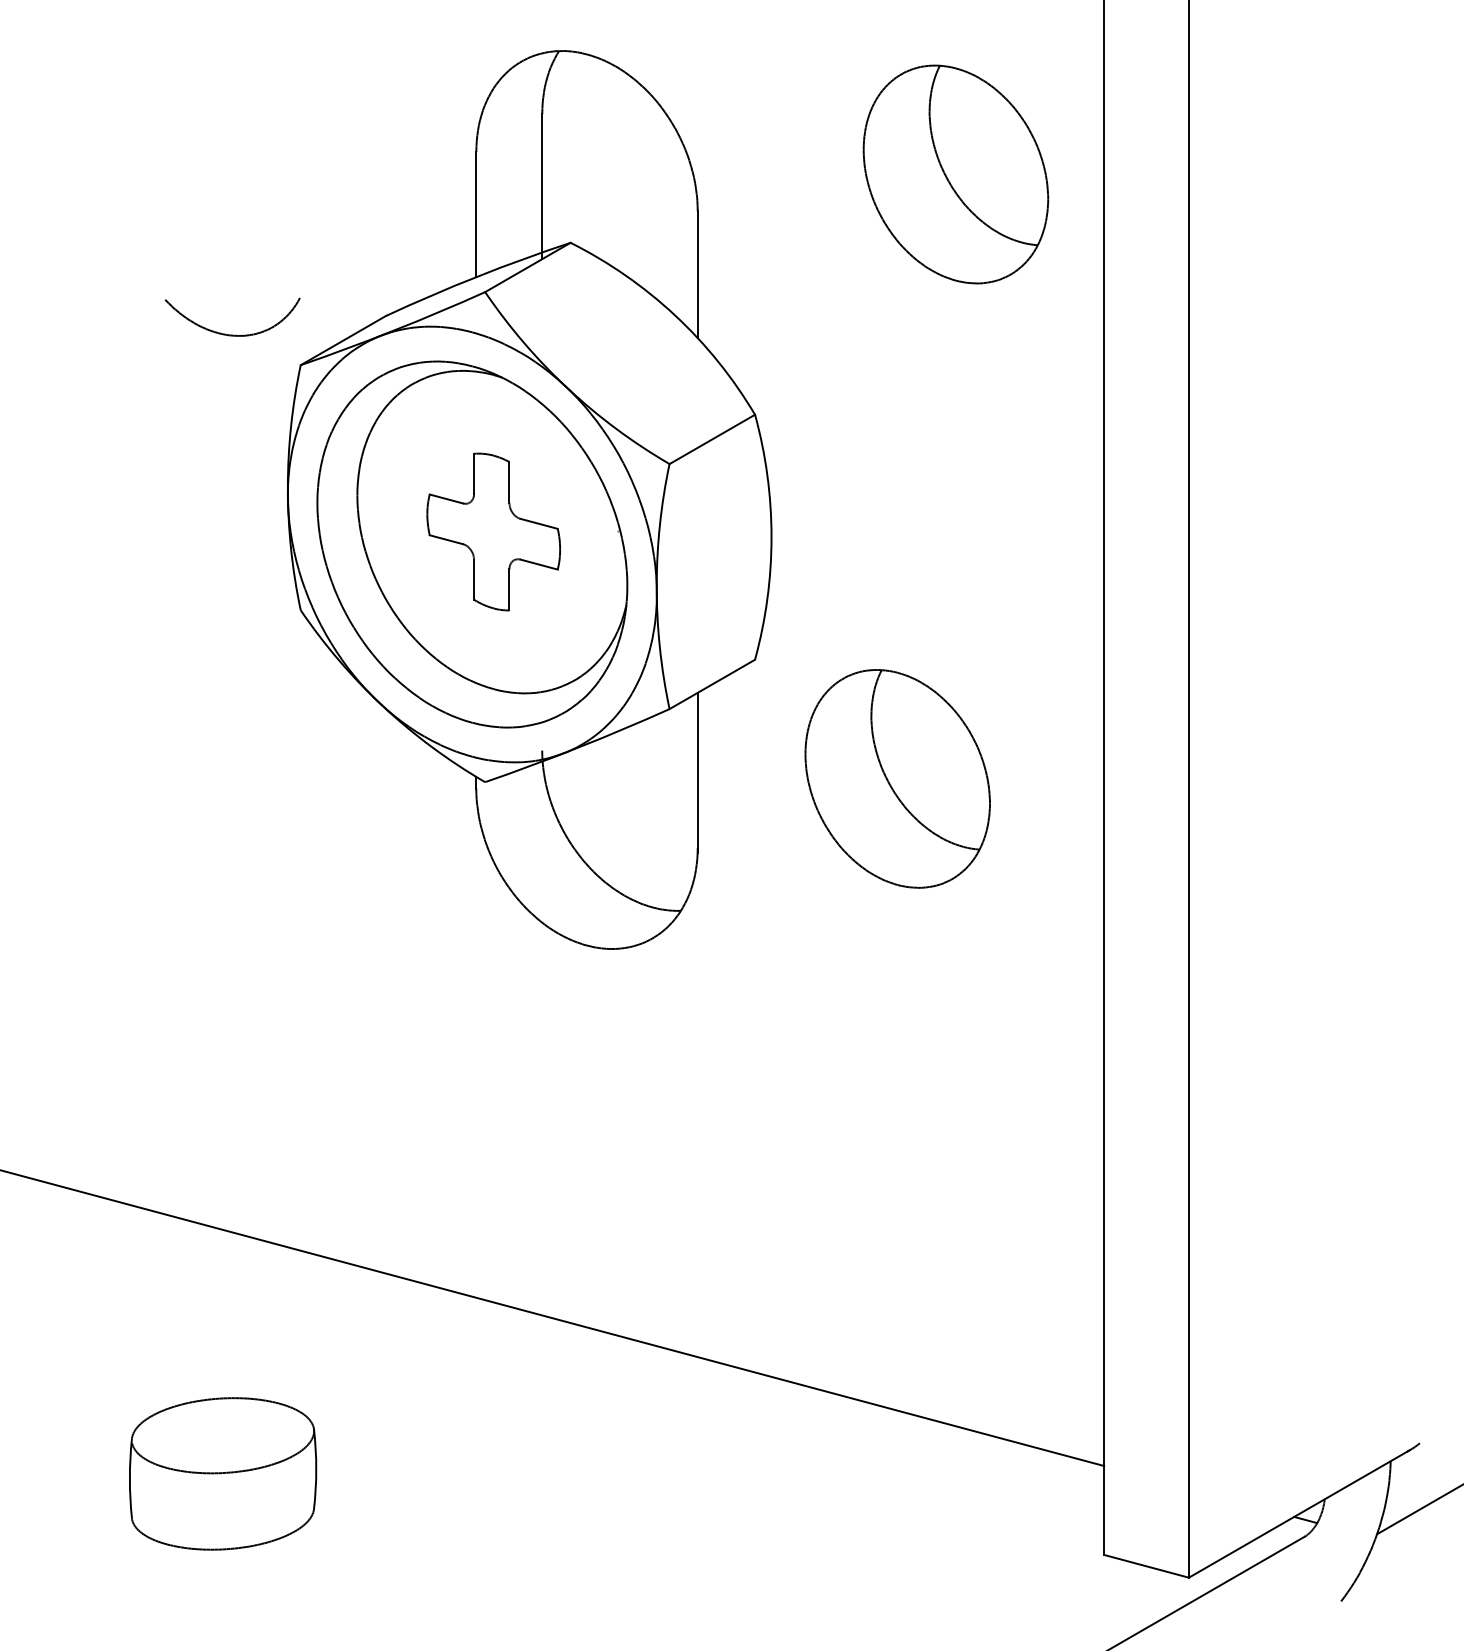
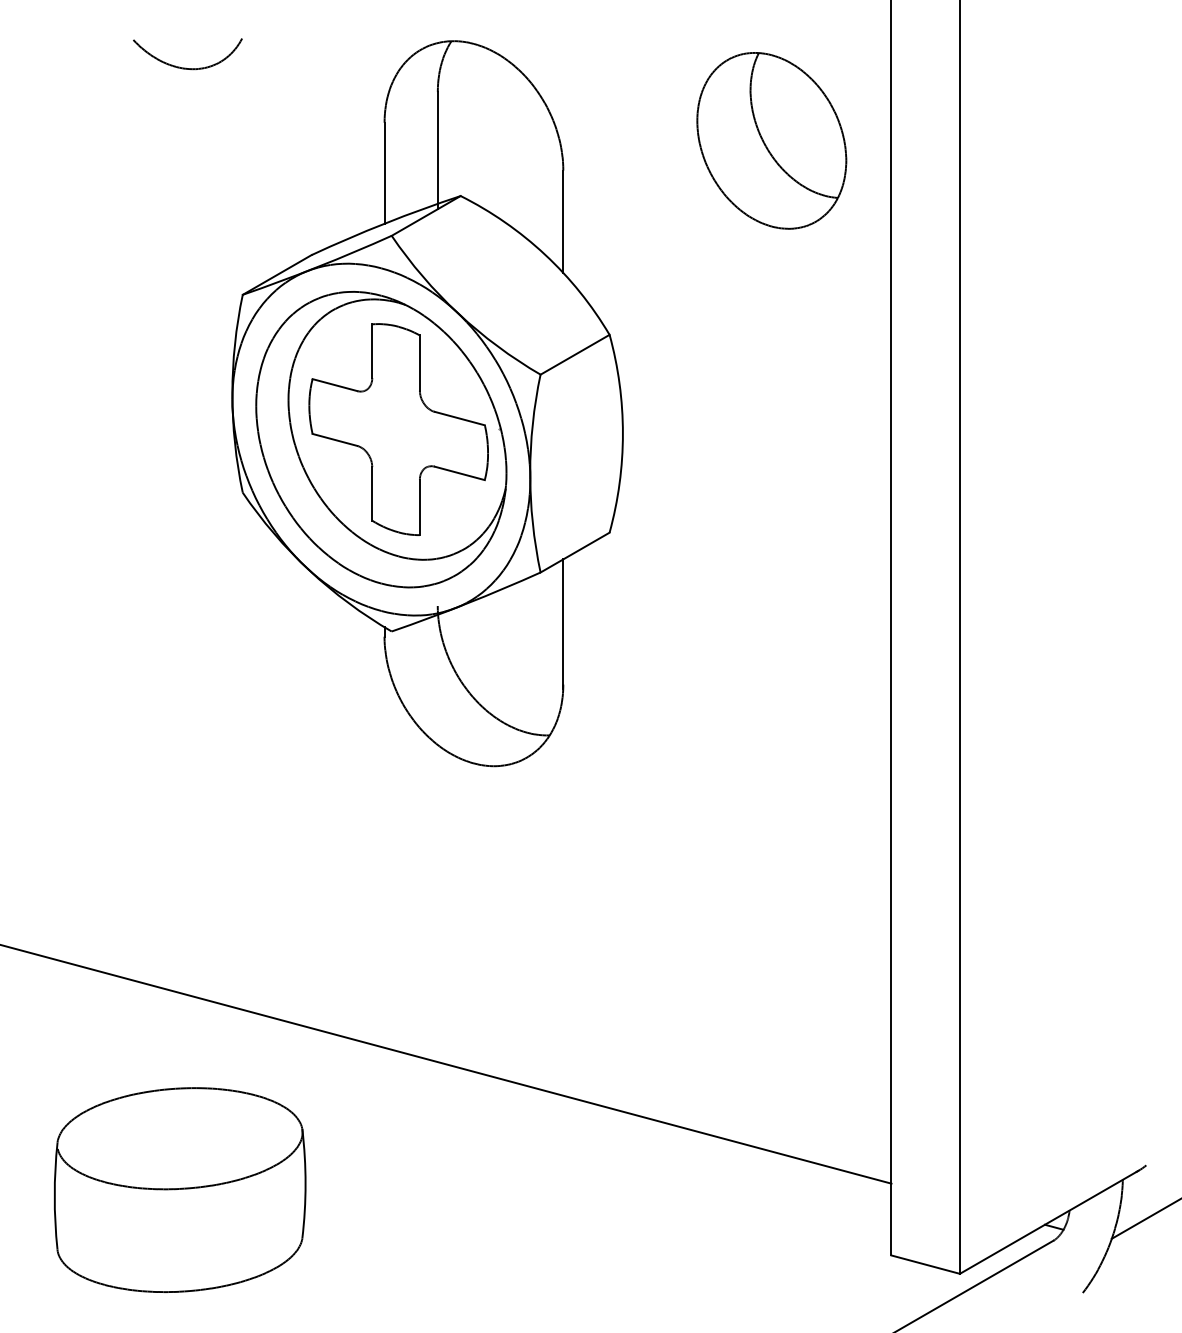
part: (231, 333) -> (186, 67), moved
part: (493, 531) -> (398, 429), size x1.67
part: (897, 778) -> (724, 628), removed
part: (222, 1473) -> (179, 1189), size x1.67

